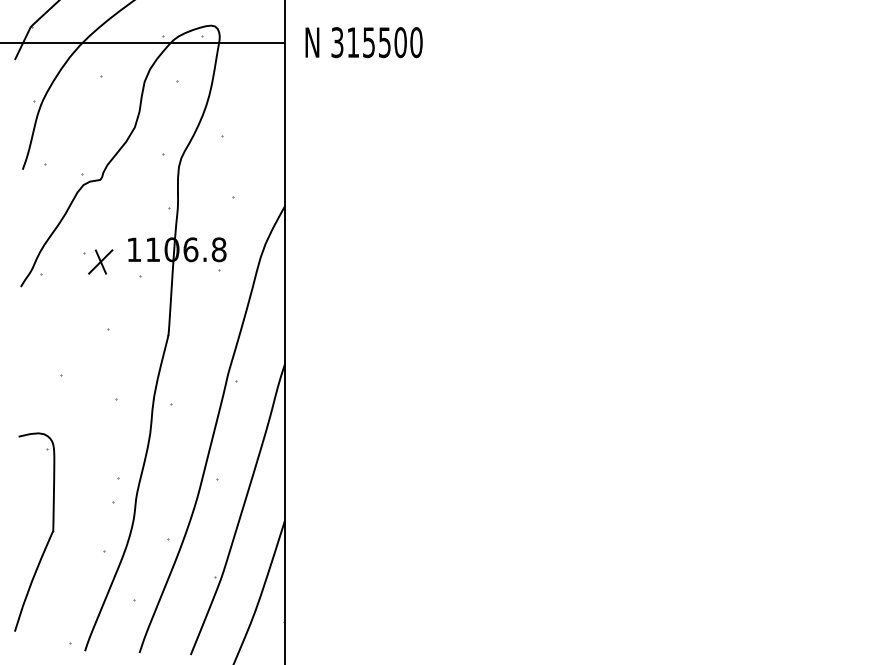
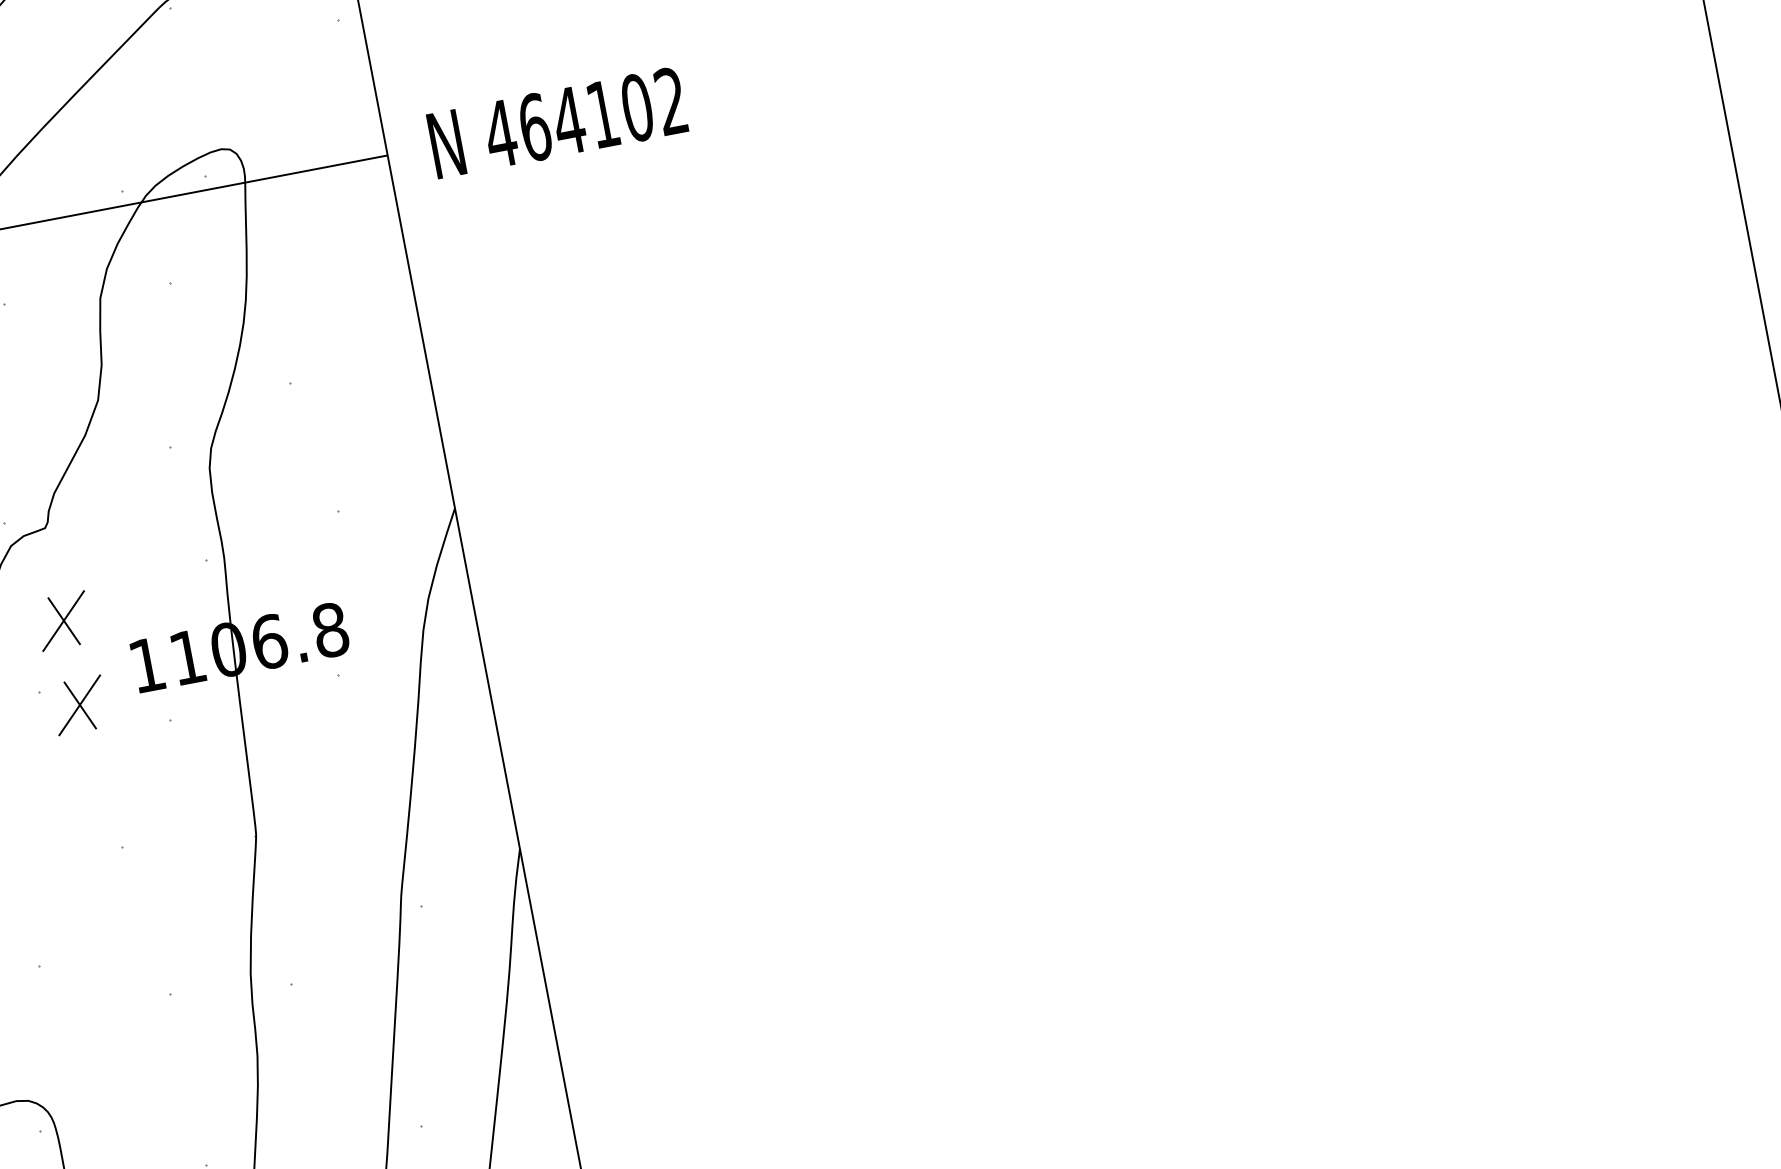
text: (376, 42) -> (585, 117), 315500 -> 464102
part: (100, 222) -> (62, 620), added

